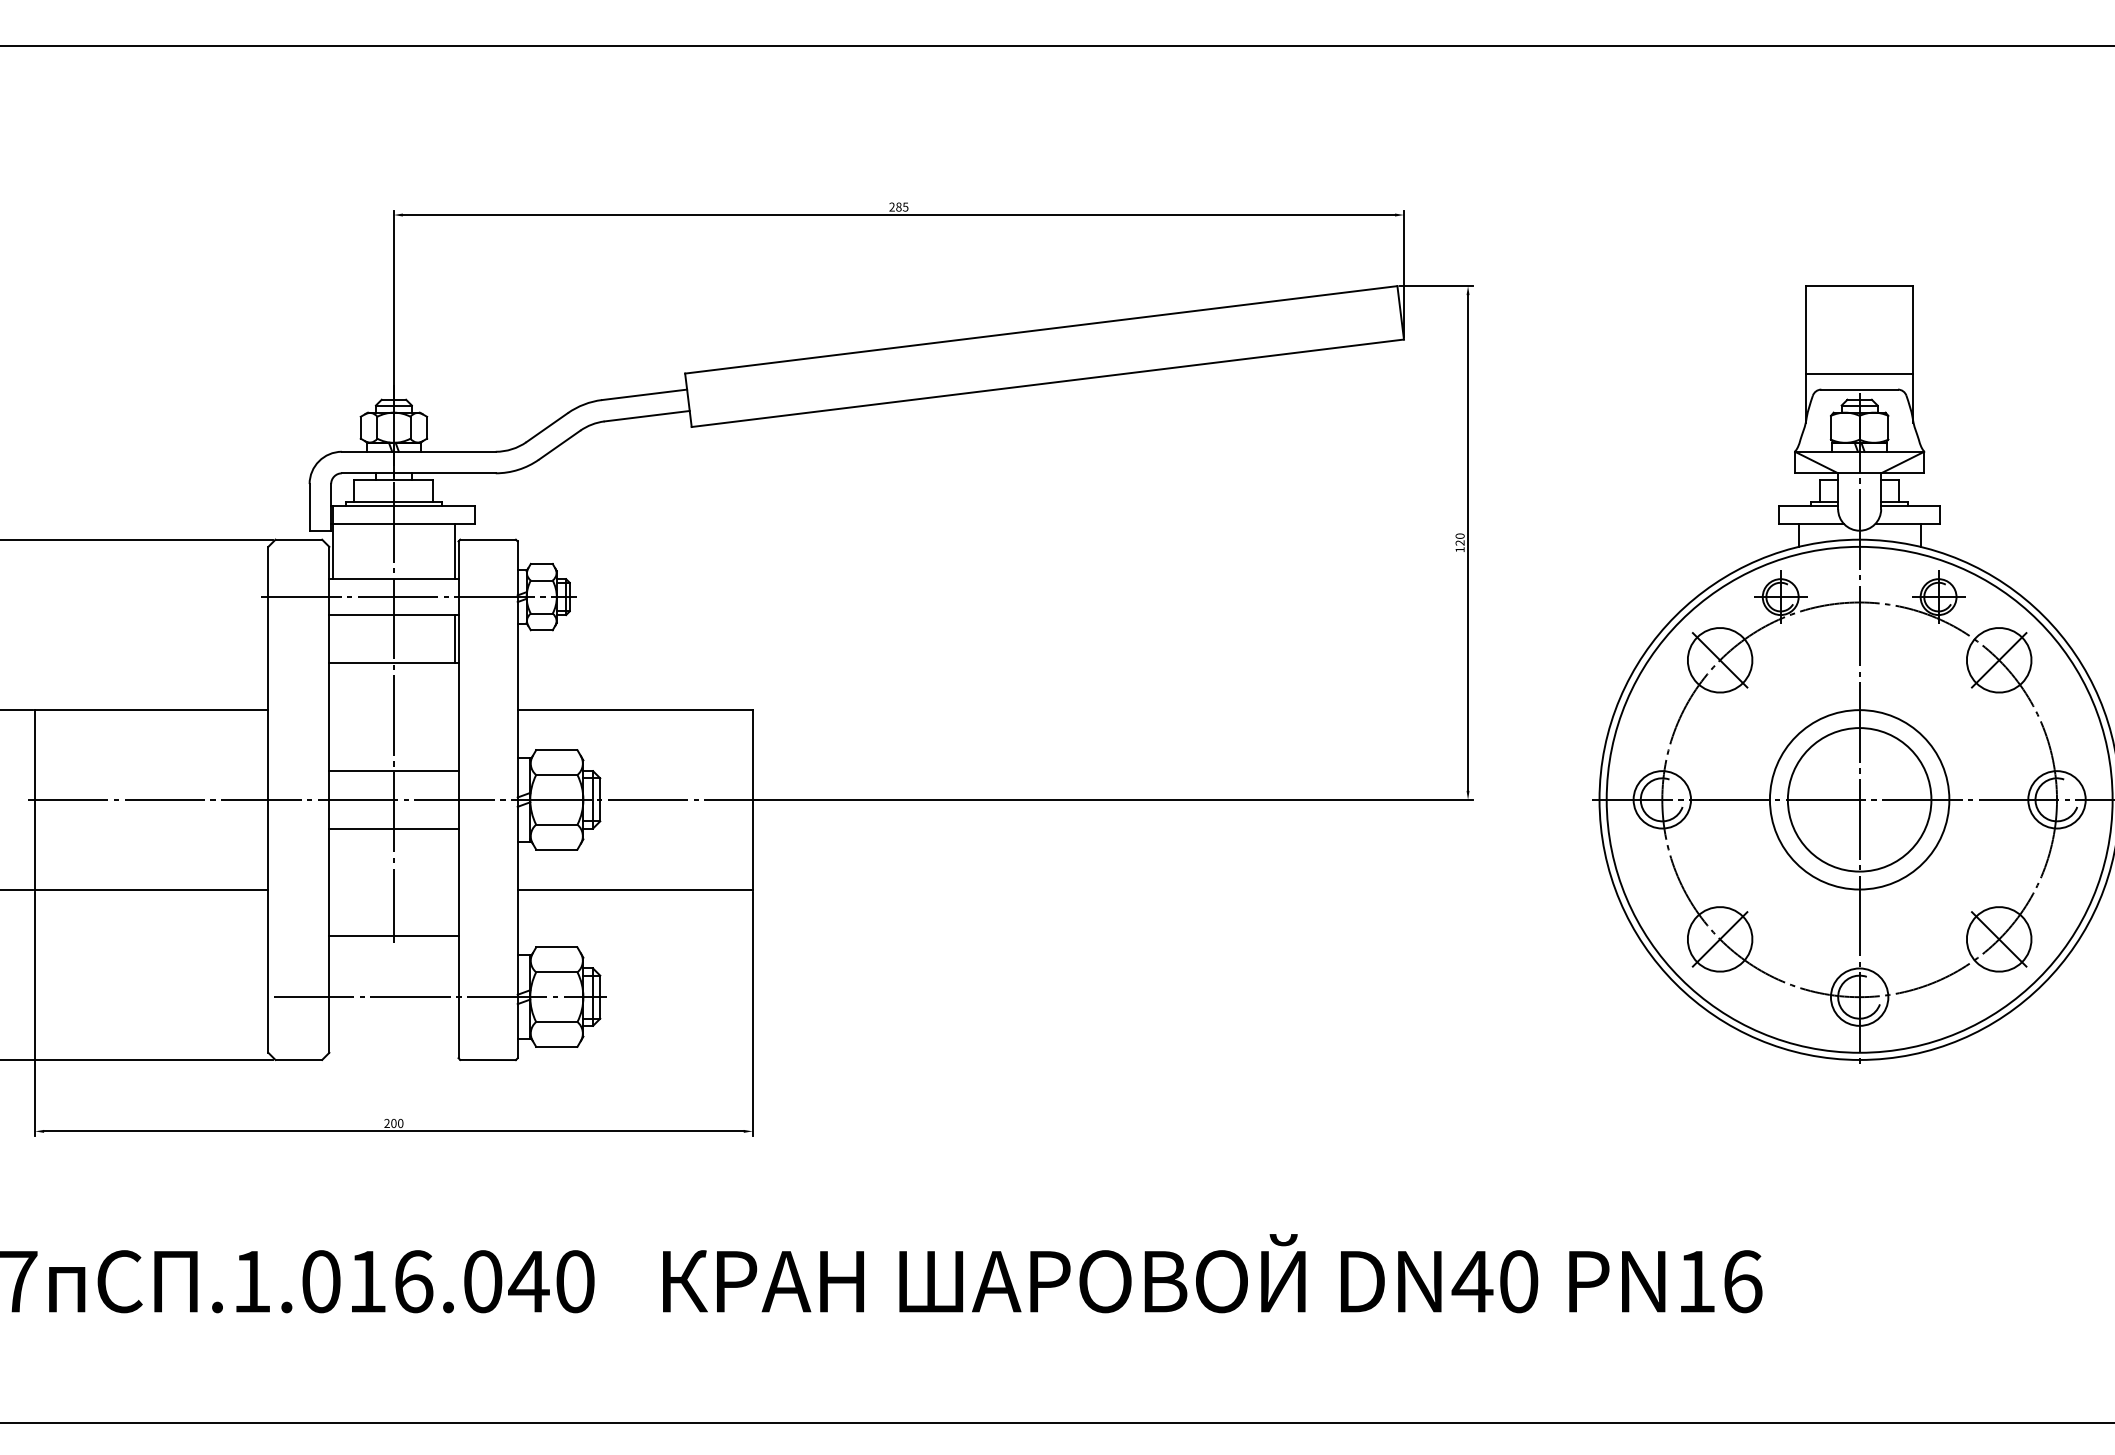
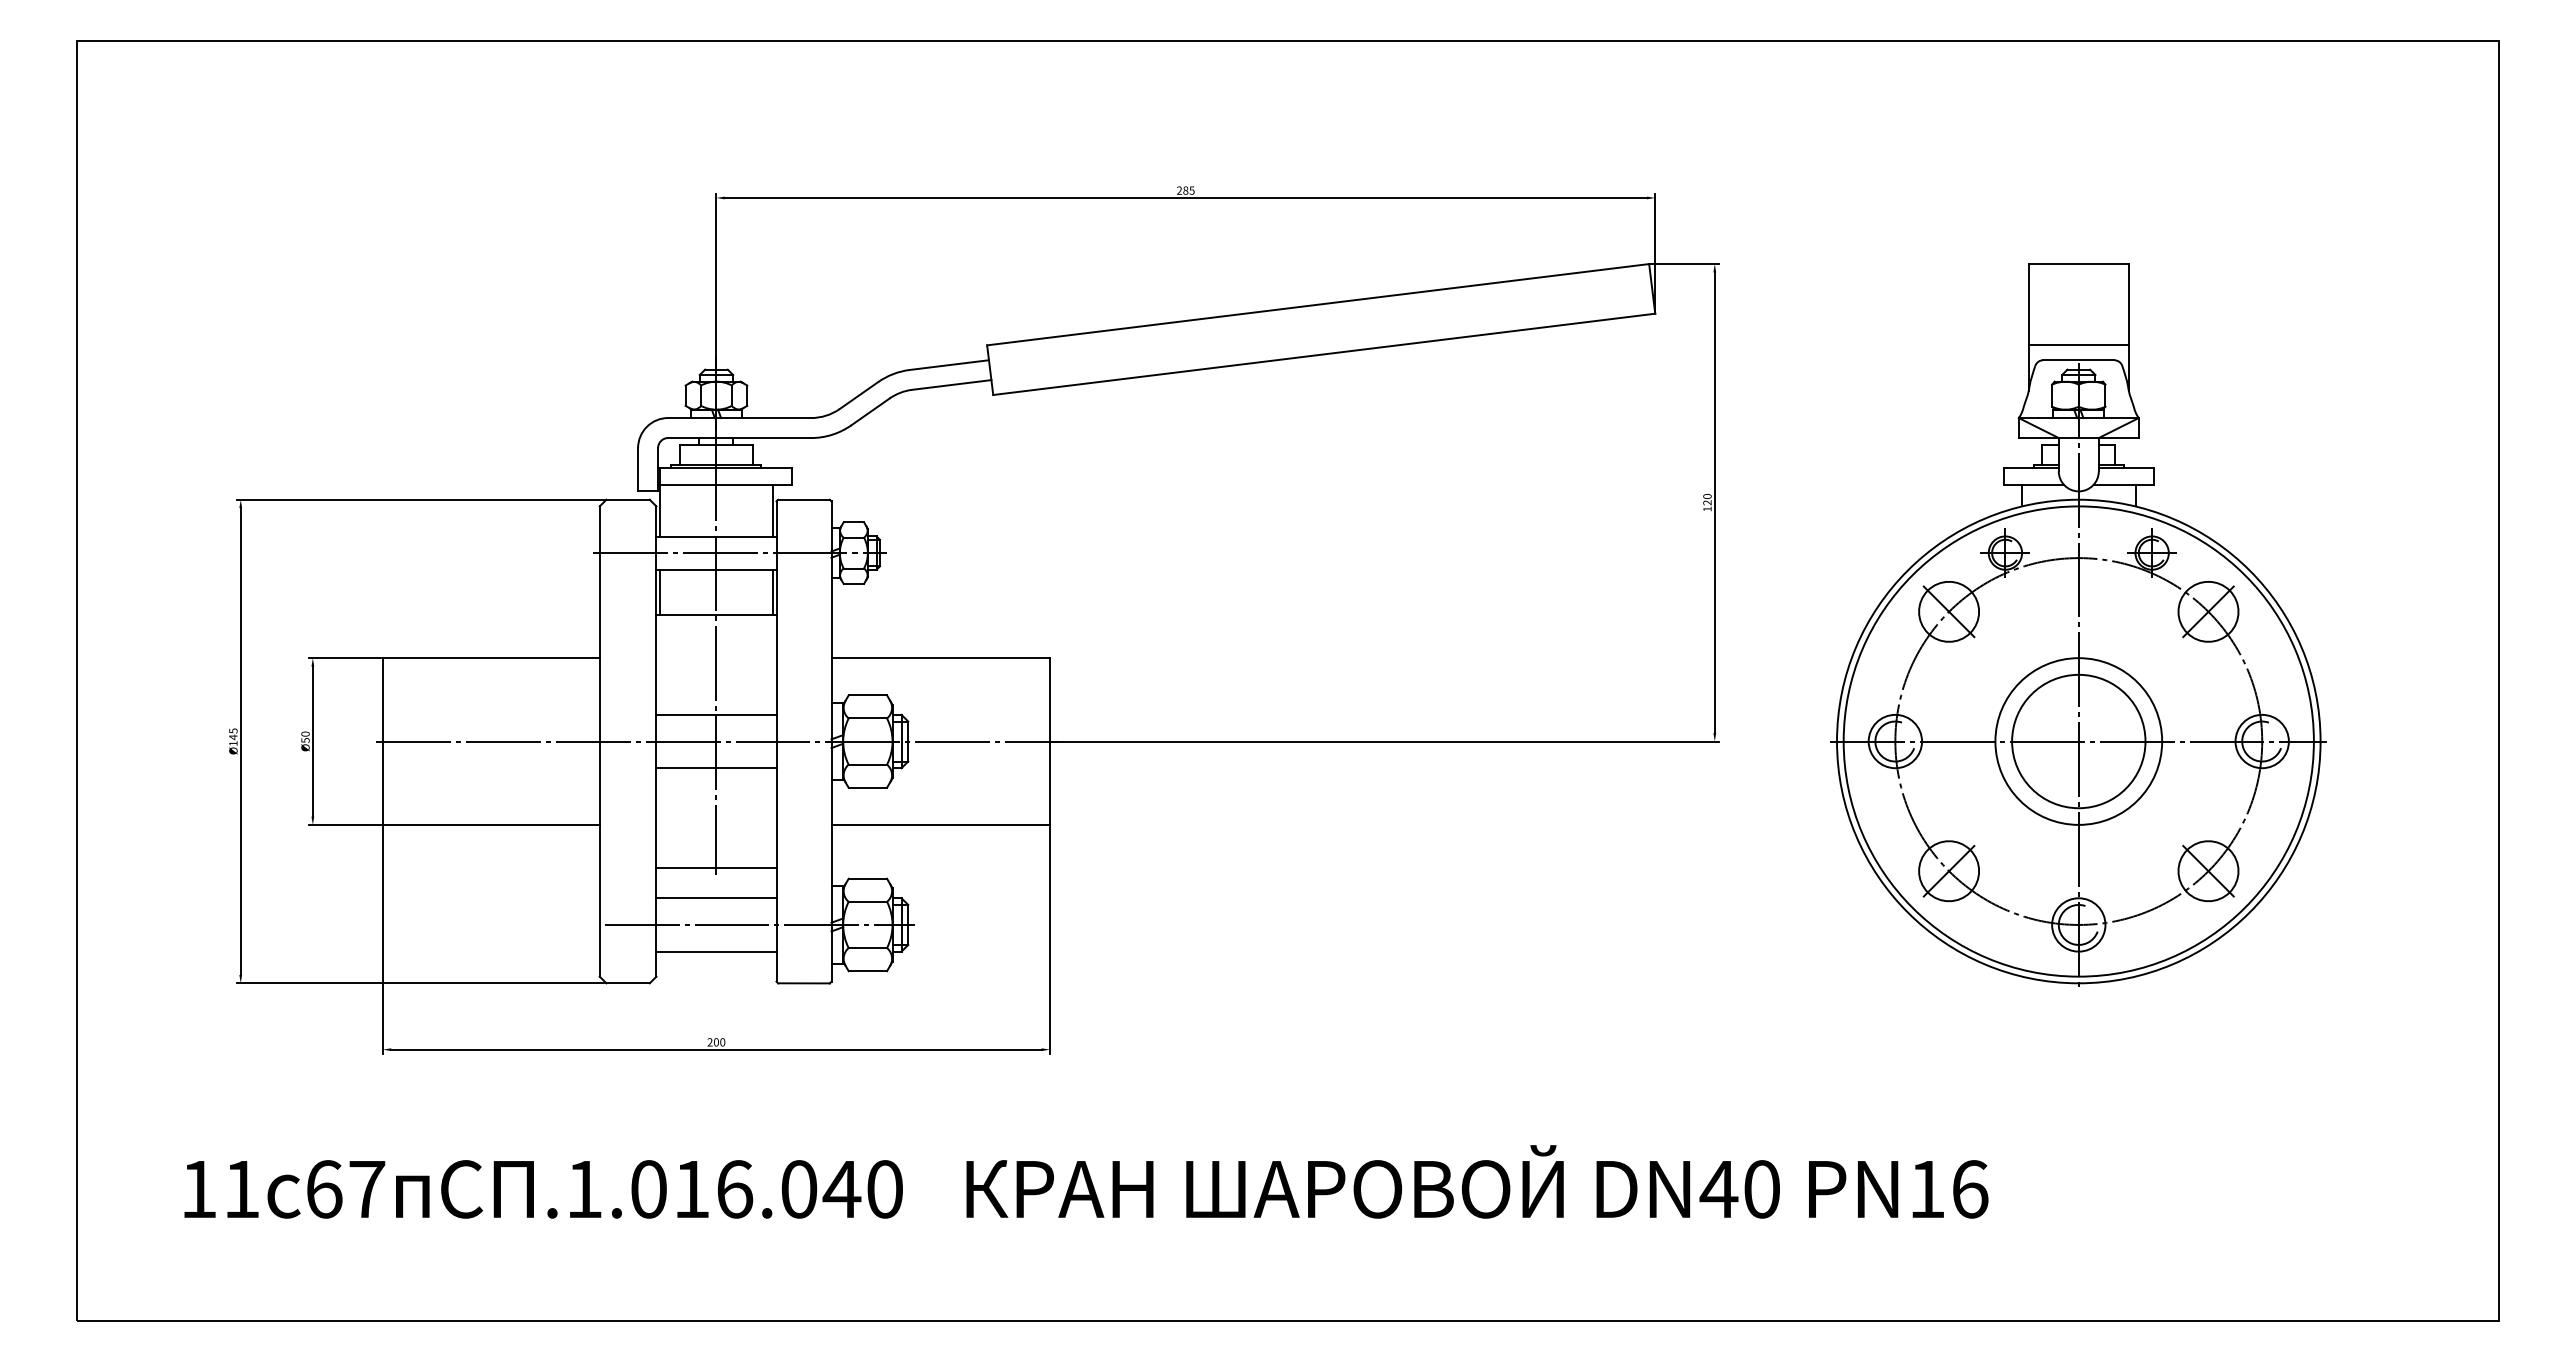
line: (332, 638) -> (659, 591), added
line: (393, 968) -> (716, 898), added
line: (393, 1025) -> (716, 951), added

